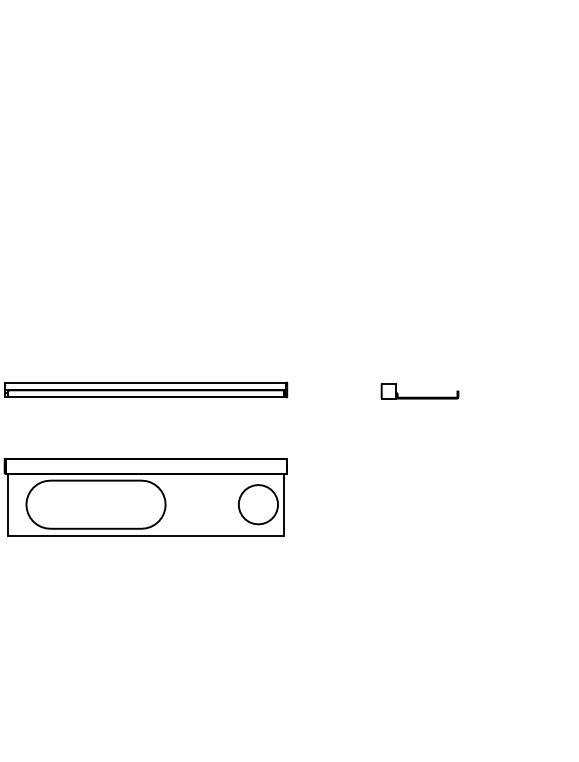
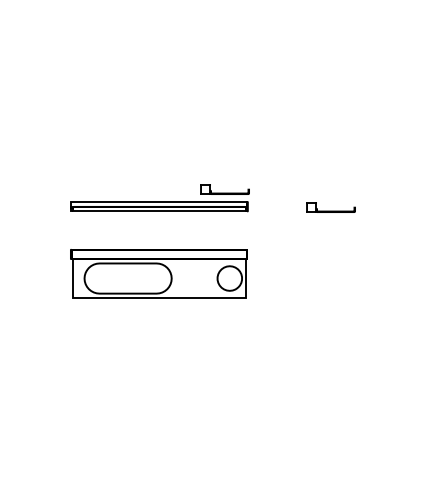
part: (249, 362) -> (224, 189), added

